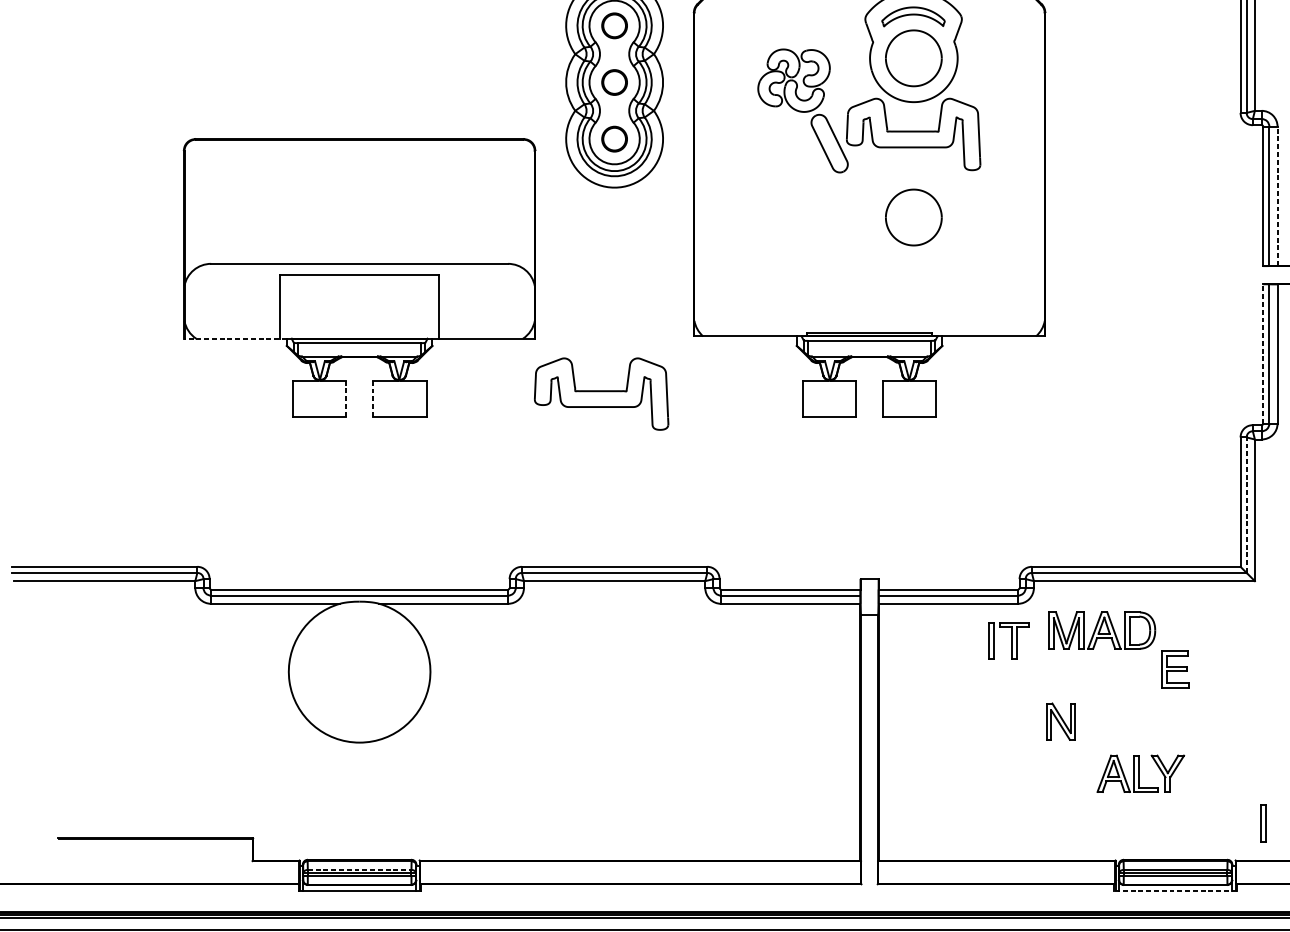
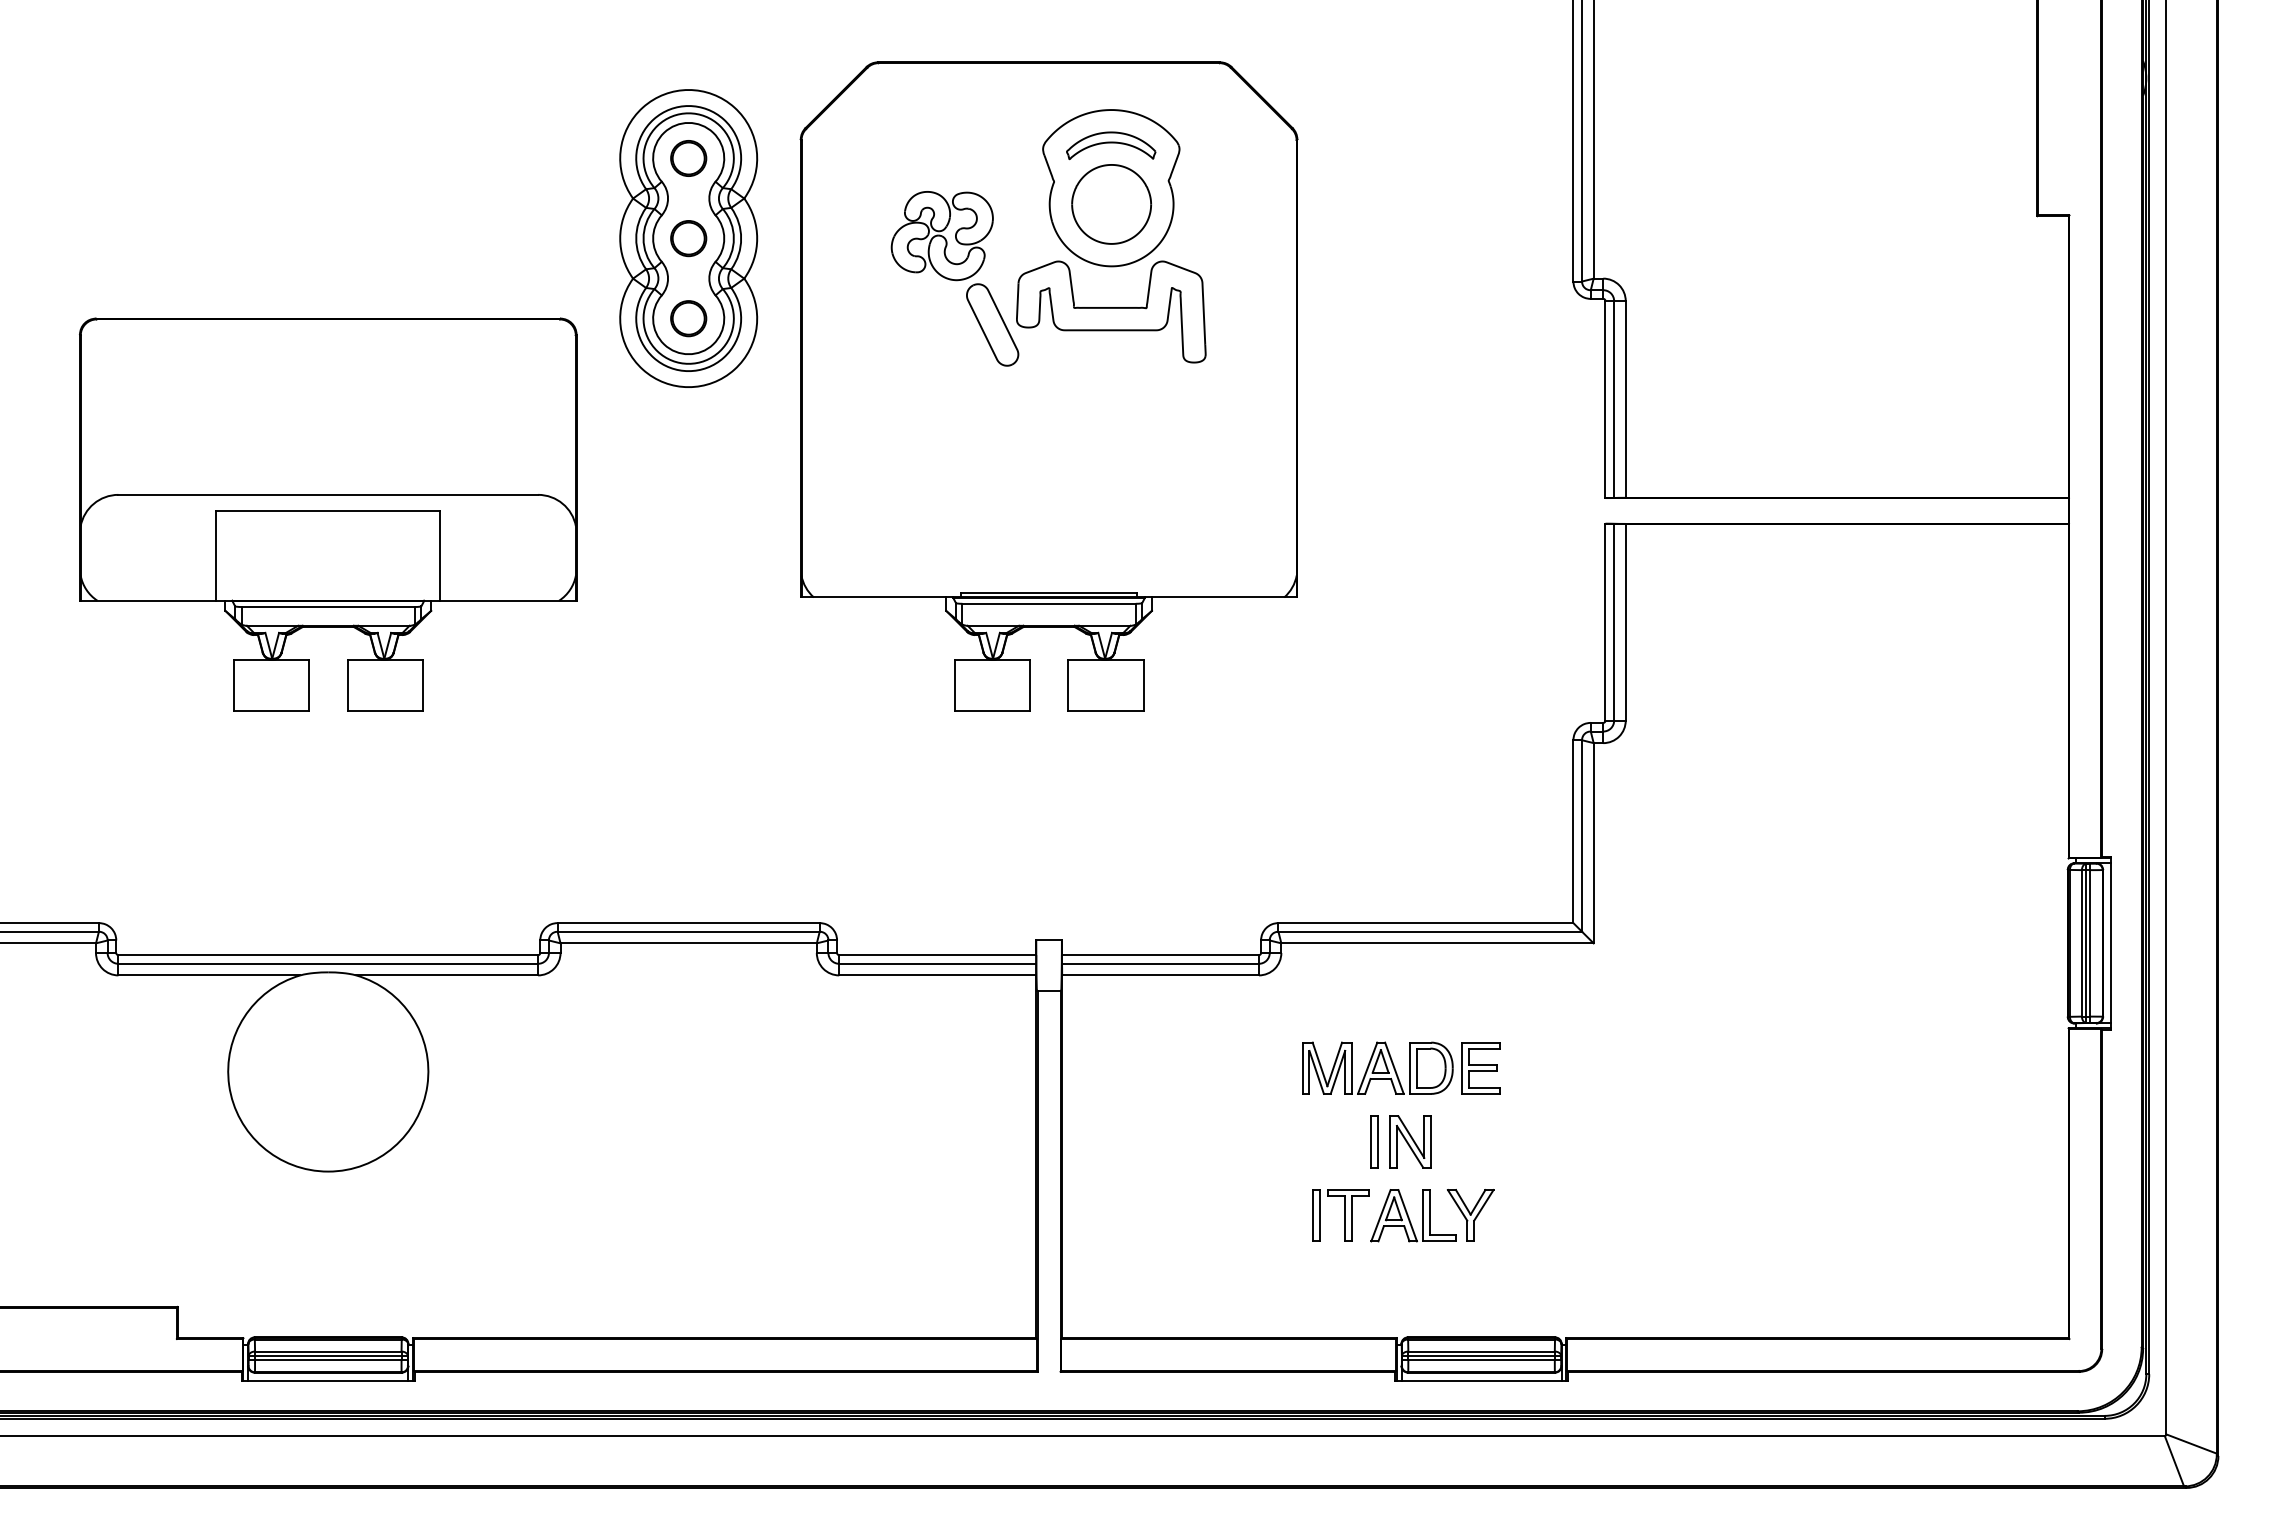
line: (1277, 195) -> (1625, 398), dashed -> solid
part: (913, 217) -> (1111, 429), removed
line: (235, 338) -> (152, 600), dashed -> solid
line: (1263, 354) -> (1605, 622), dashed -> solid
part: (601, 393) -> (670, 678), removed
line: (346, 398) -> (309, 685), dashed -> solid
line: (373, 398) -> (347, 685), dashed -> solid
line: (1246, 505) -> (1582, 836), dashed -> solid
part: (1101, 630) -> (1377, 1067), moved
part: (1008, 640) -> (1340, 1215), moved
part: (1060, 721) -> (1410, 1141), moved
part: (1263, 823) -> (1374, 1141), moved
line: (359, 869) -> (328, 1351), dashed -> solid
line: (1175, 890) -> (1481, 1380), dashed -> solid

